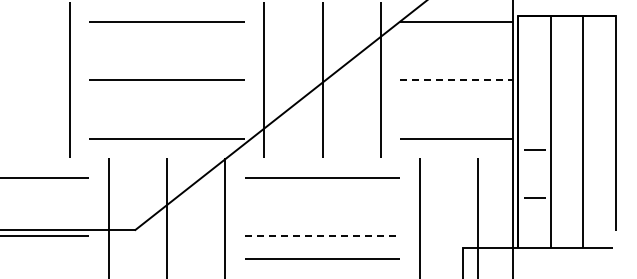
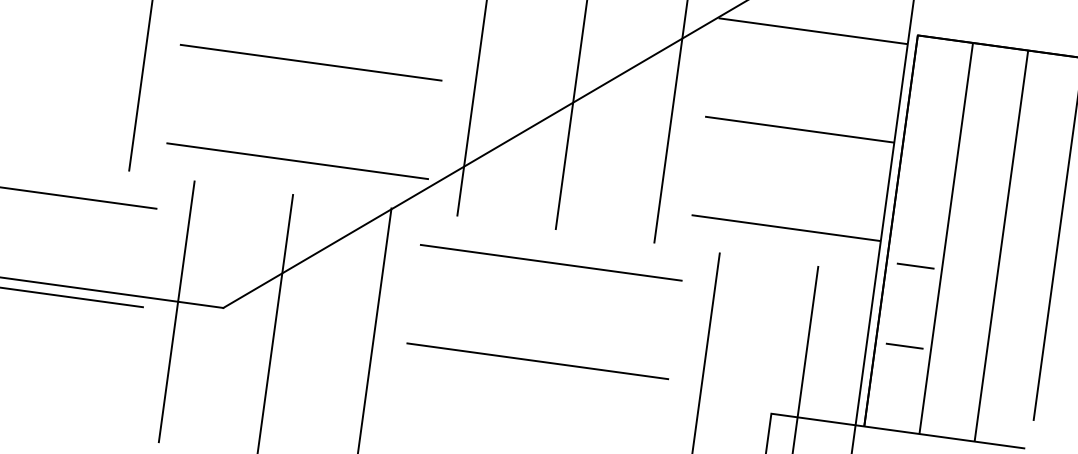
line: (457, 80) -> (801, 130), dashed -> solid
line: (322, 235) -> (537, 360), dashed -> solid
line: (322, 258) -> (532, 399), removed

